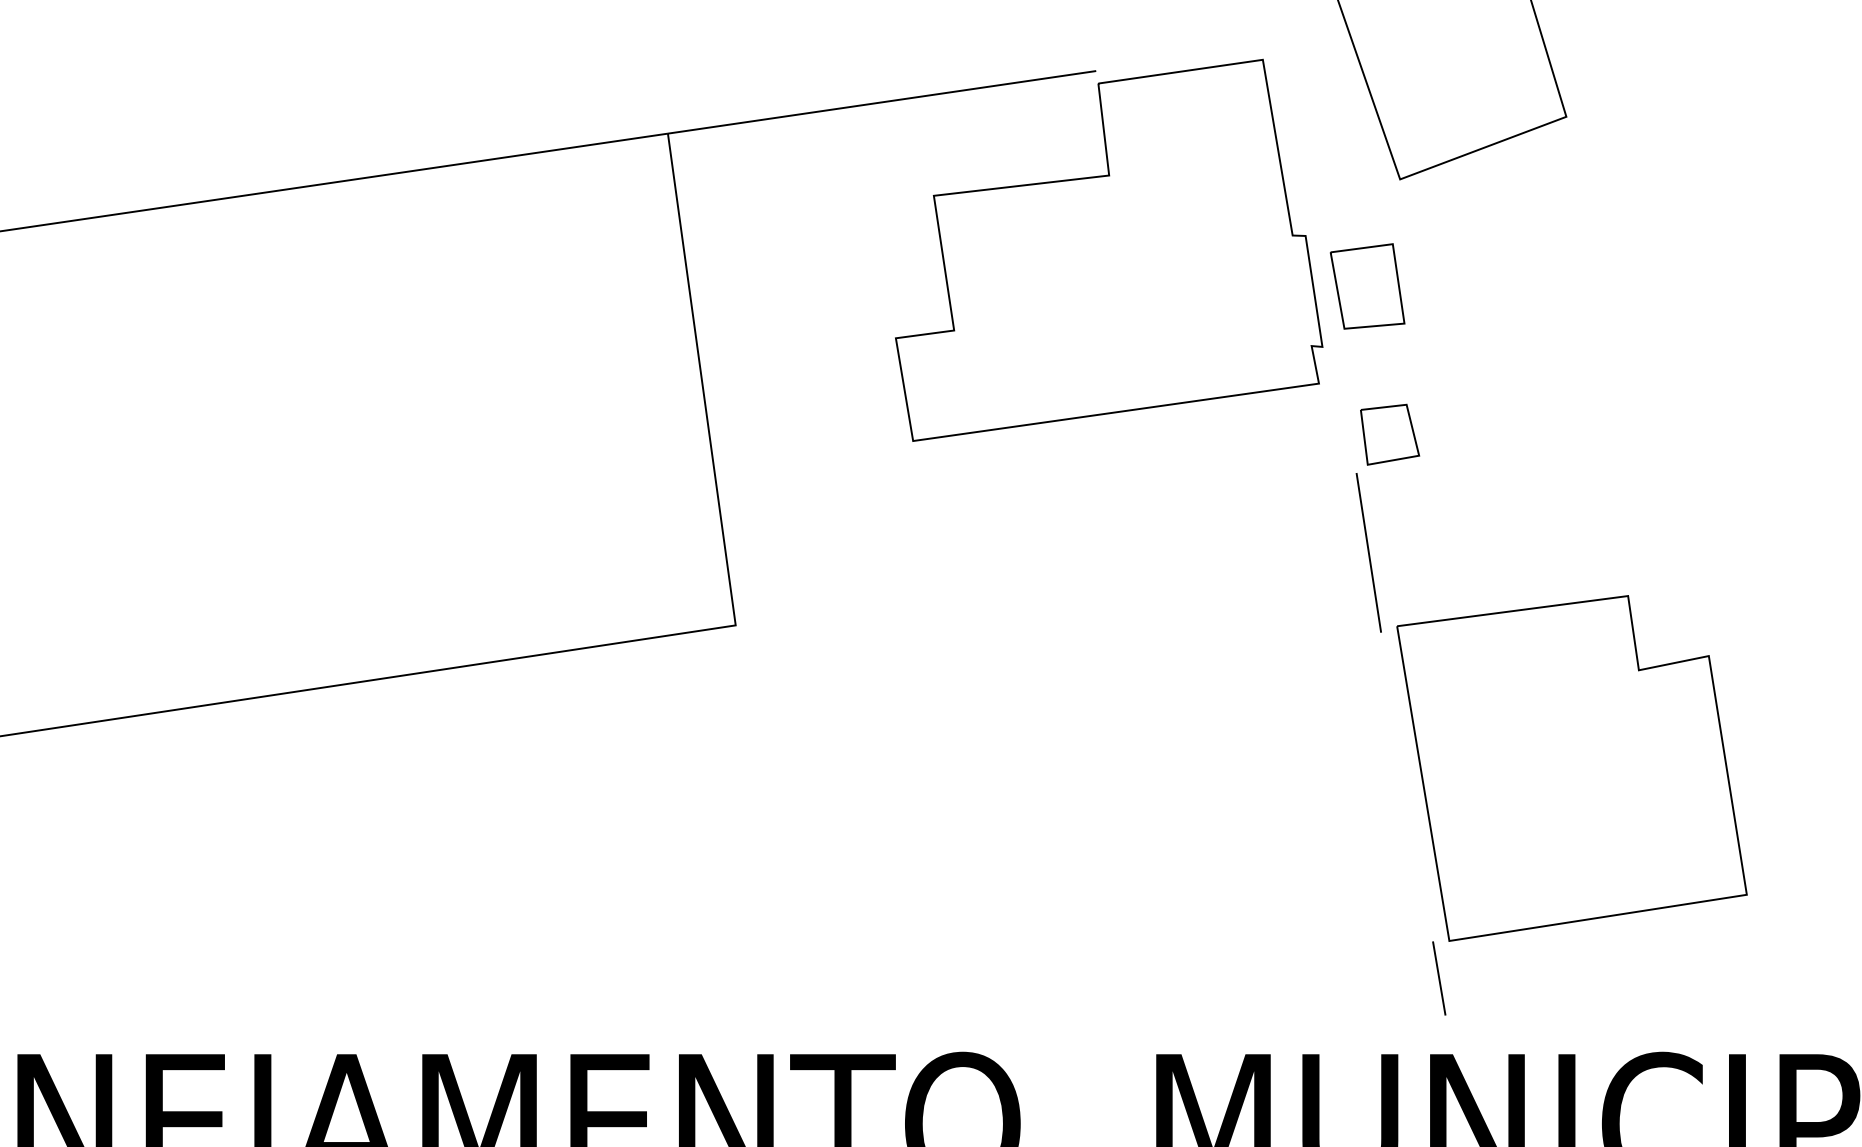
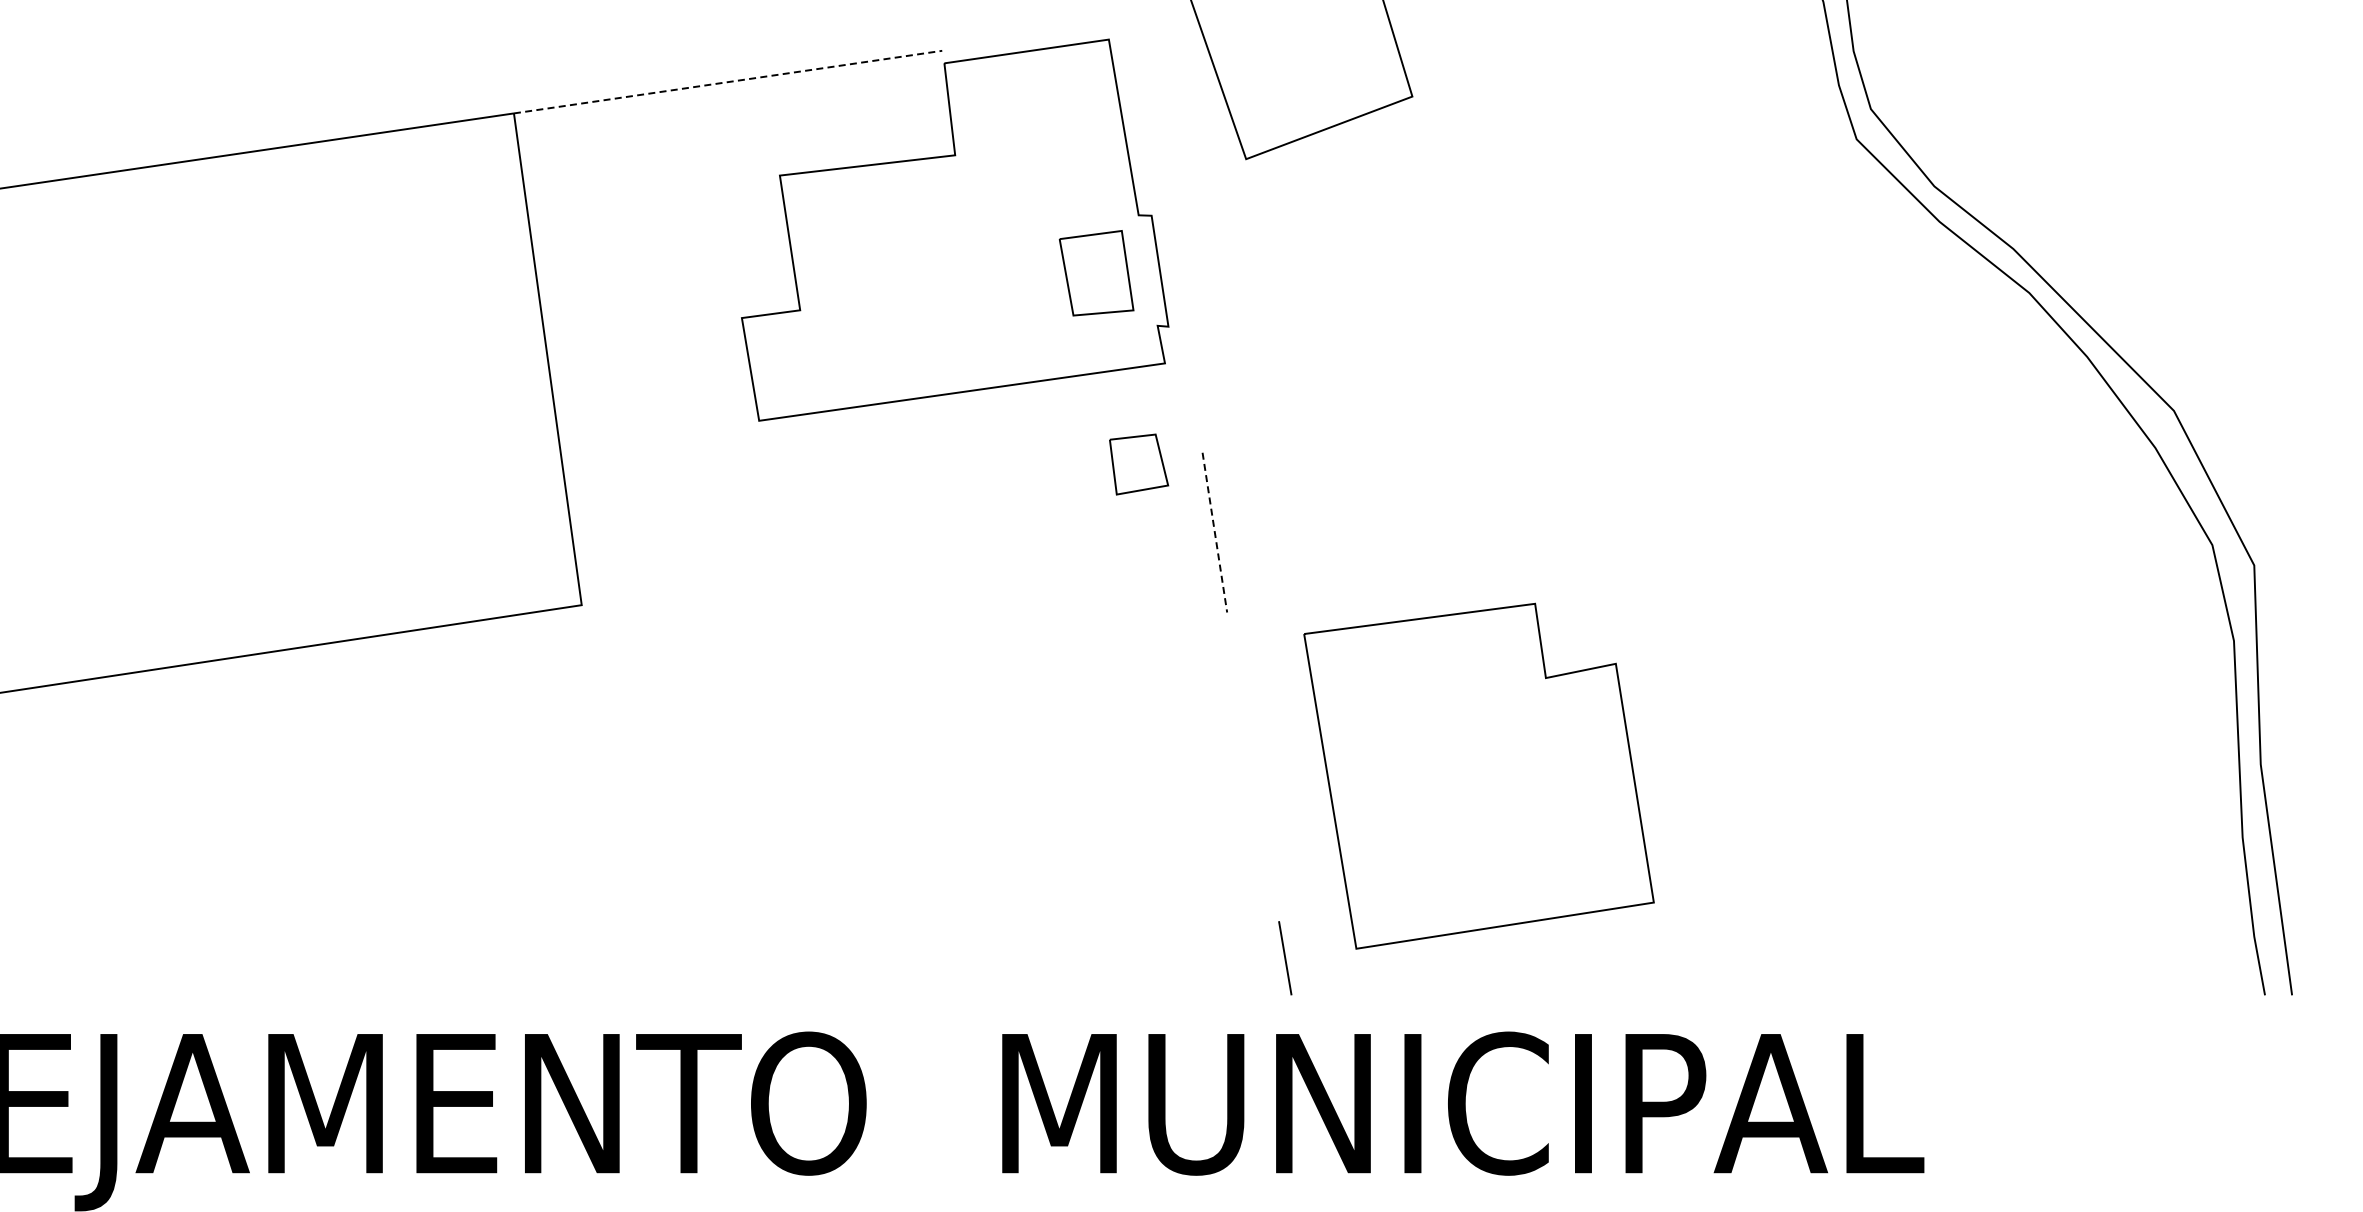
line: (882, 102) -> (728, 82), solid -> dashed
part: (1367, 286) -> (1096, 273), moved
part: (1390, 434) -> (1139, 464), moved
line: (1368, 552) -> (1214, 532), solid -> dashed
part: (1571, 767) -> (1478, 775), moved

